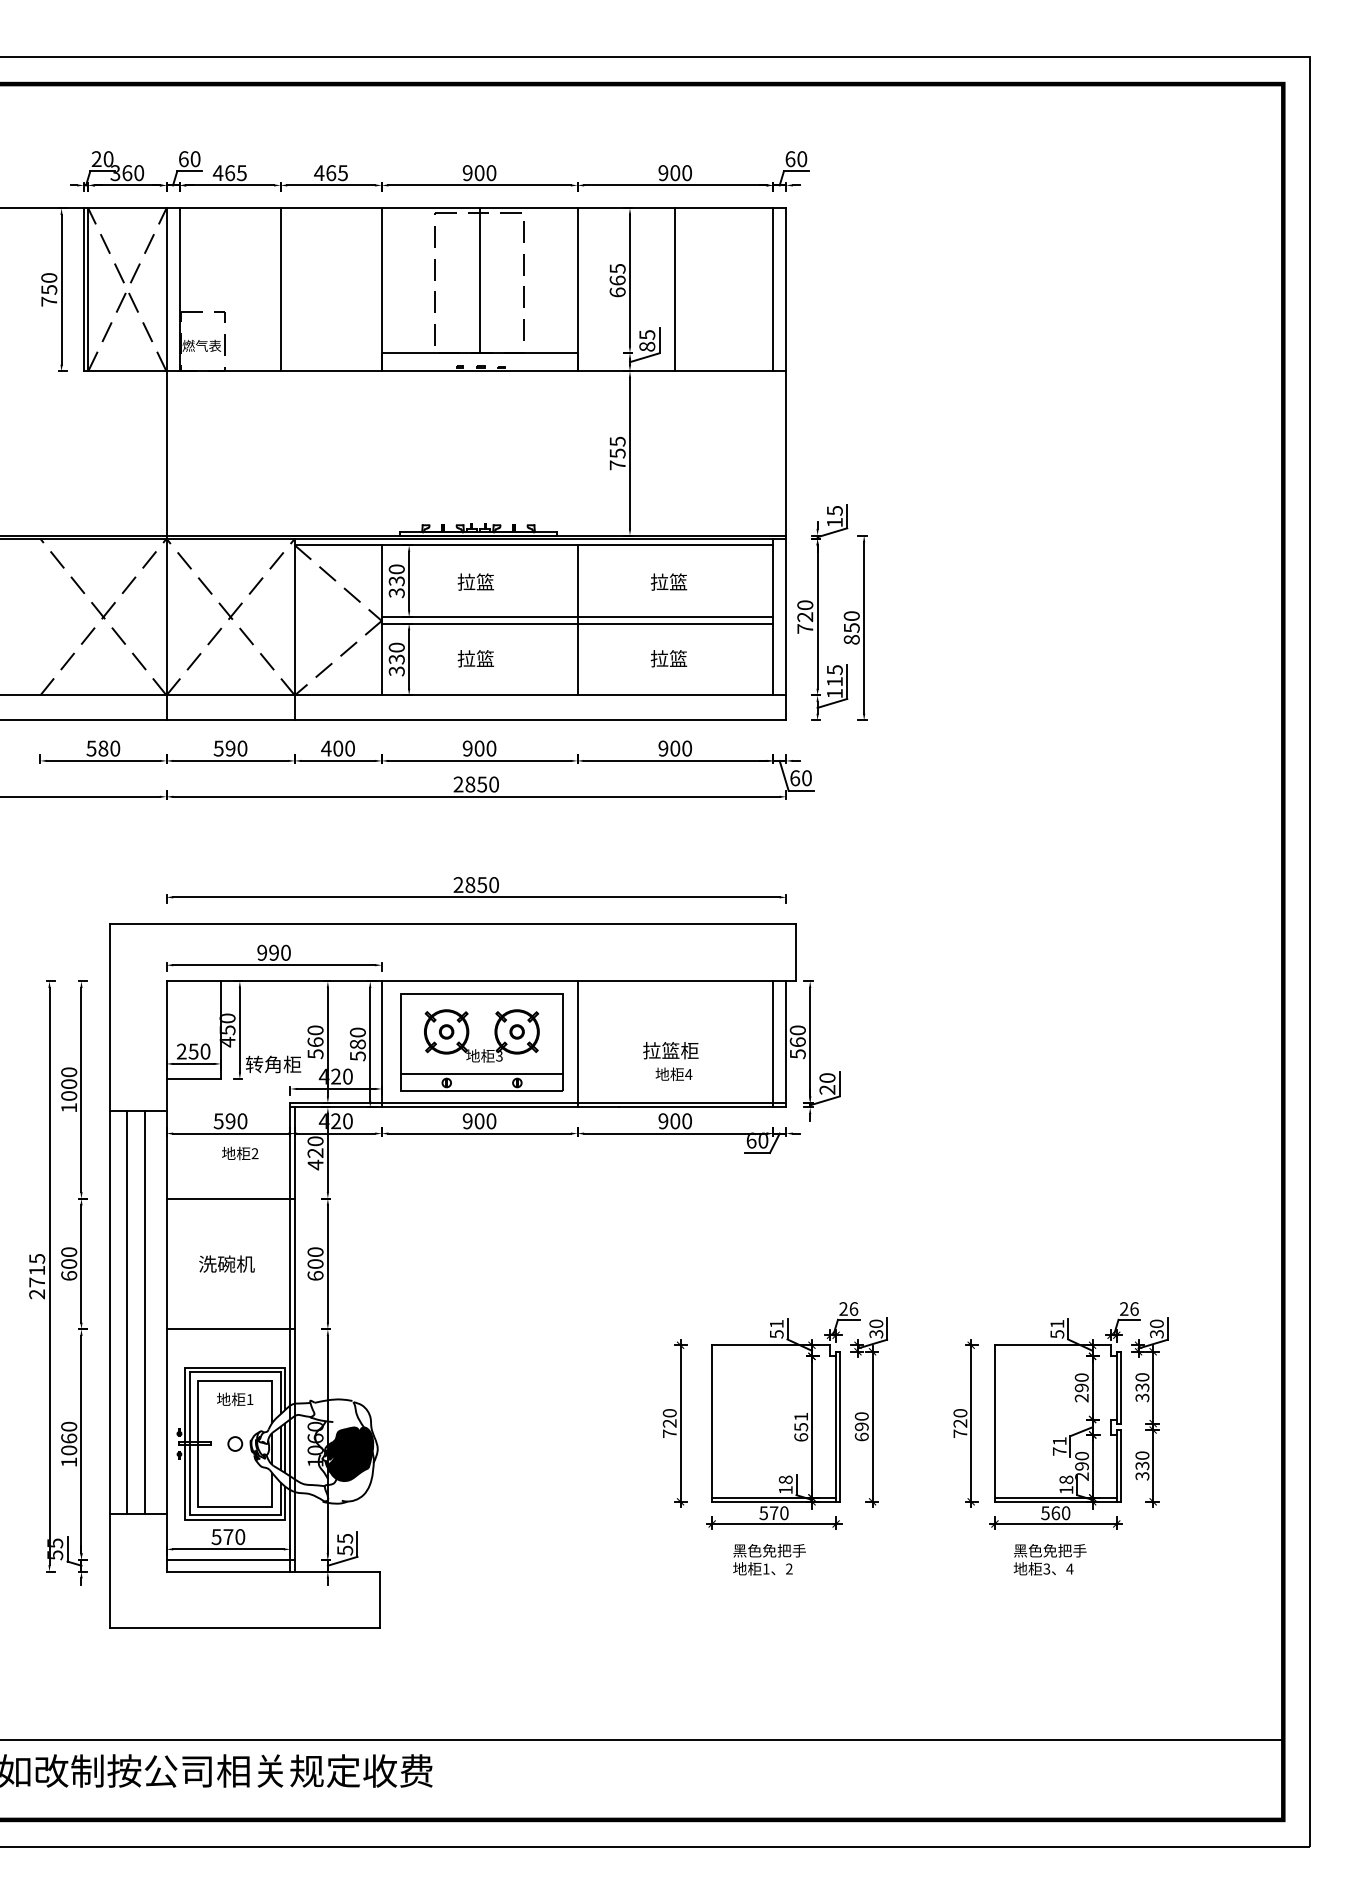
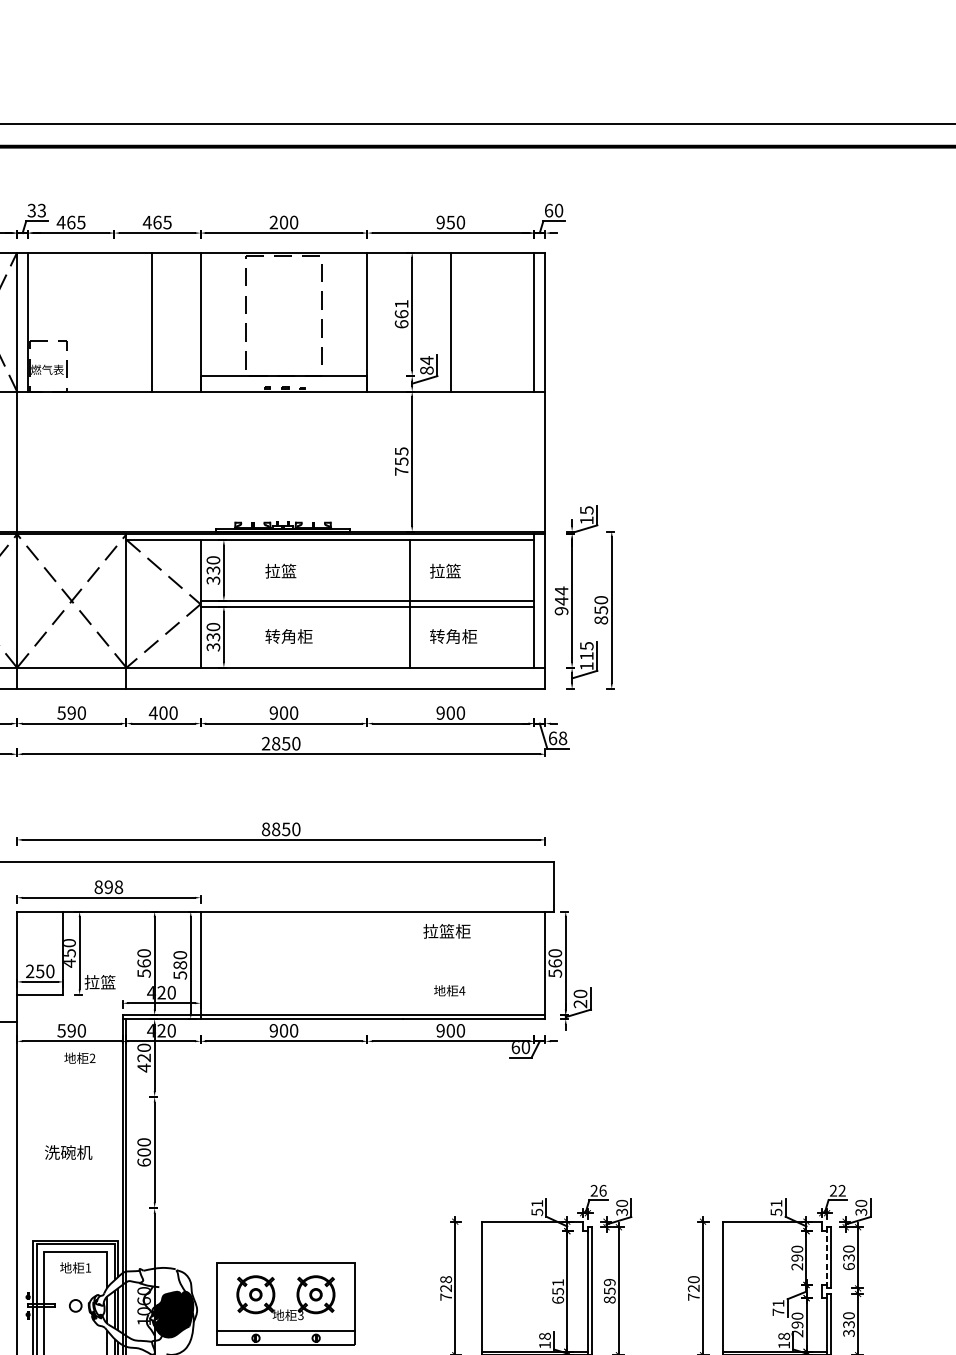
text: (189, 159) -> (36, 210), 60 -> 33
text: (467, 173) -> (273, 222), 900 -> 200
text: (675, 173) -> (450, 222), 900 -> 950
text: (617, 268) -> (401, 303), 665 -> 661
line: (479, 280) -> (283, 314), removed
line: (280, 289) -> (151, 321), moved
text: (647, 334) -> (427, 360), 85 -> 84
text: (805, 616) -> (561, 600), 720 -> 944
line: (577, 620) -> (410, 603), moved
text: (485, 658) -> (289, 636), 拉篮 -> 转角柜
text: (678, 658) -> (453, 636), 拉篮 -> 转角柜
text: (806, 777) -> (562, 737), 60 -> 68
text: (458, 885) -> (265, 829), 2850 -> 8850
text: (273, 952) -> (108, 886), 990 -> 898
part: (481, 1042) -> (285, 1303), moved
line: (577, 1044) -> (367, 965), removed
line: (773, 1044) -> (534, 965), removed
text: (670, 1050) -> (446, 931), moved
text: (273, 1064) -> (108, 982), 转角柜 -> 拉篮
line: (230, 1198) -> (71, 1096), removed
text: (1134, 1308) -> (842, 1190), 26 -> 22
line: (230, 1329) -> (71, 1208), removed
line: (1116, 1389) -> (826, 1259), solid -> dashed
text: (1142, 1397) -> (849, 1266), 330 -> 630
text: (669, 1413) -> (445, 1279), 720 -> 728
text: (861, 1426) -> (609, 1290), 690 -> 859

